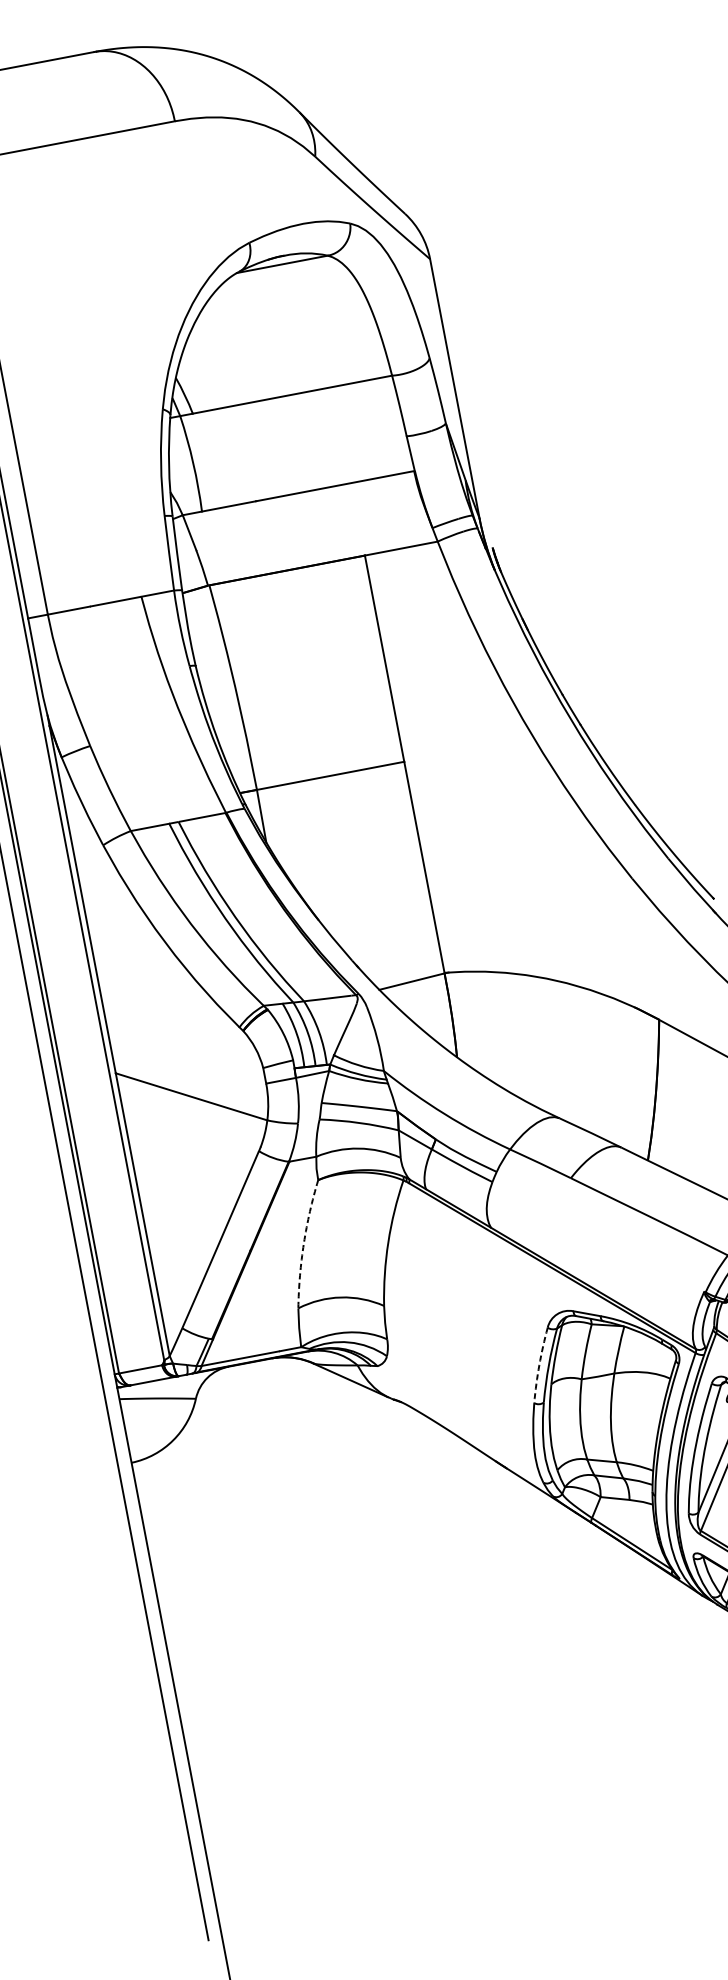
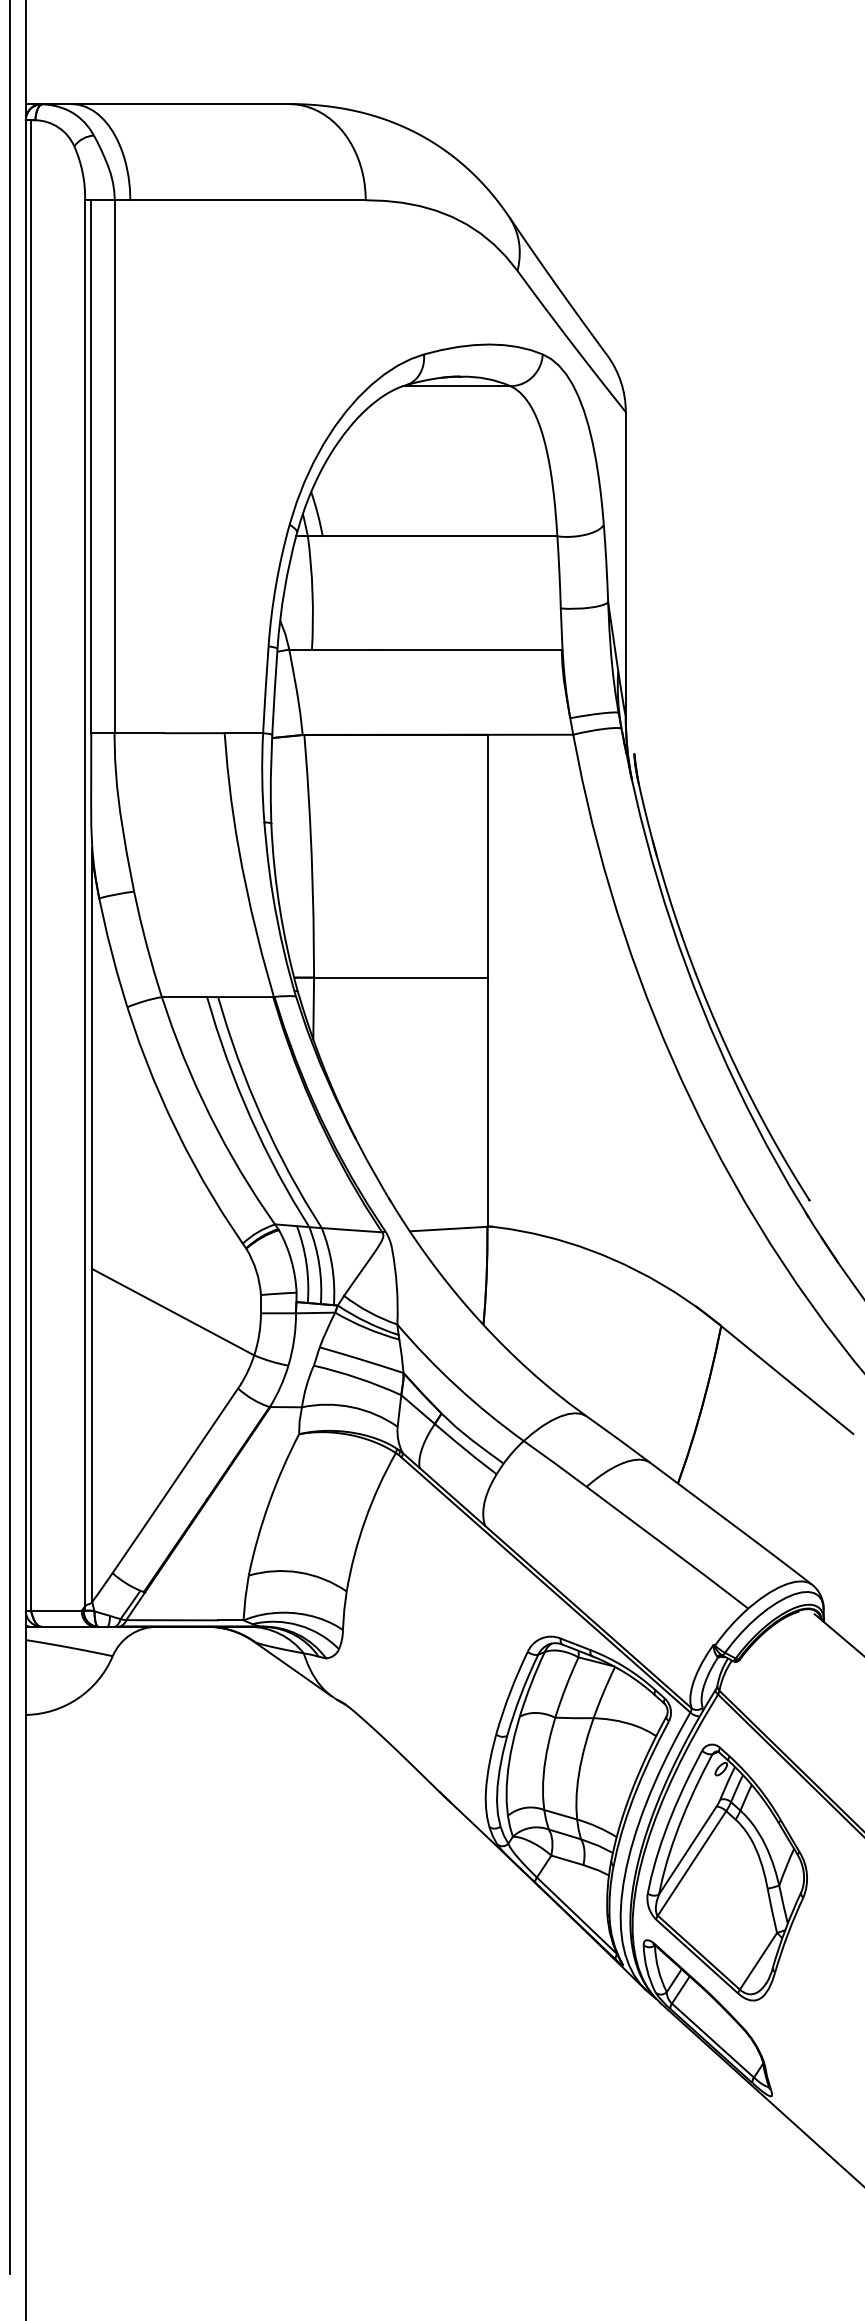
arc: (304, 1243) -> (269, 1503), dashed -> solid
arc: (539, 1365) -> (510, 1692), dashed -> solid

